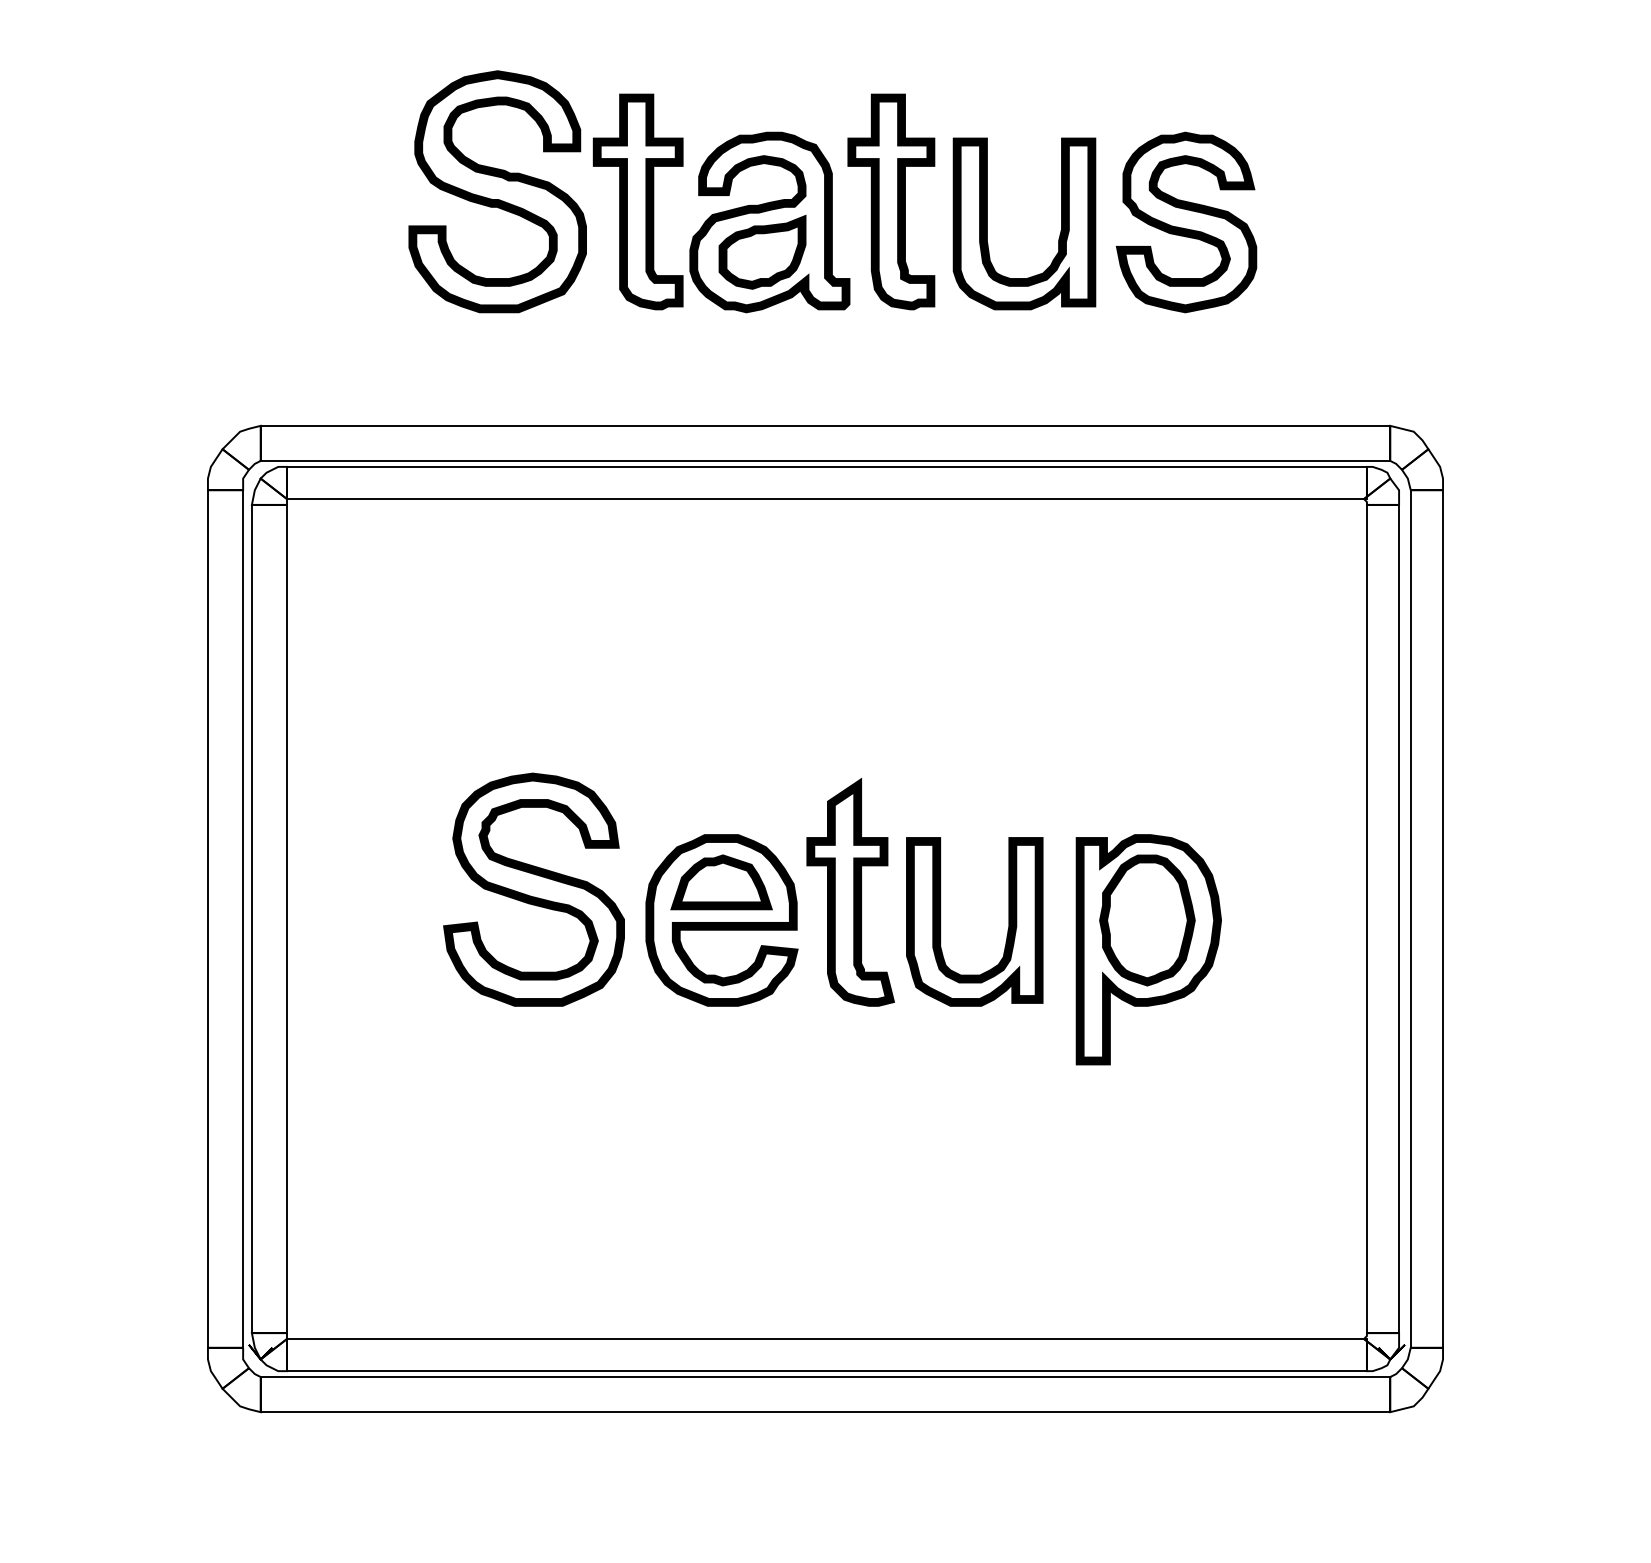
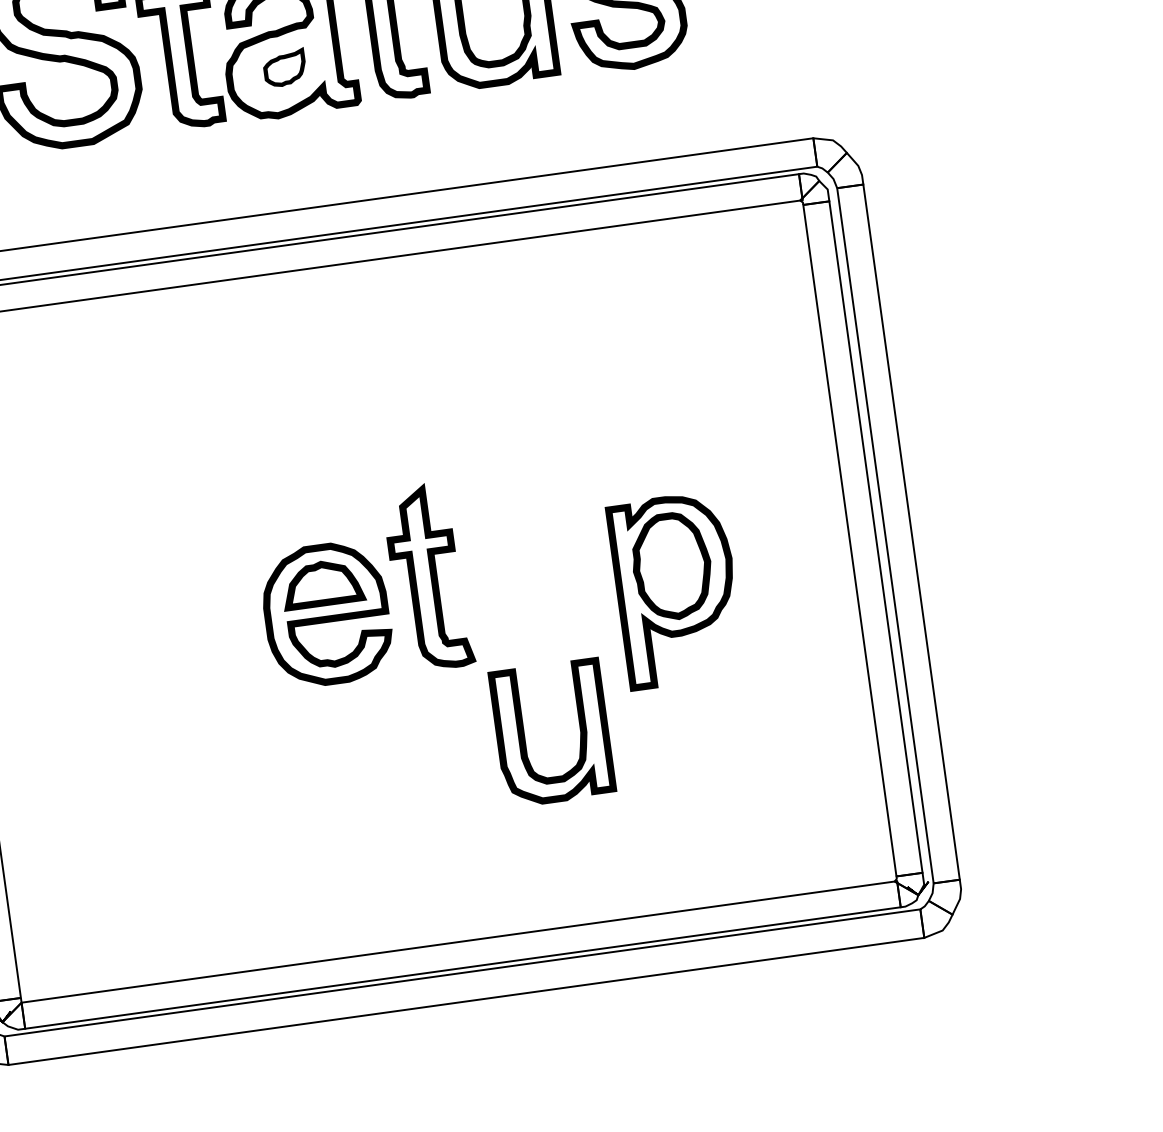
part: (762, 251) -> (284, 67), size x0.6
part: (533, 889) -> (170, 610), removed
part: (941, 921) -> (525, 736), moved

